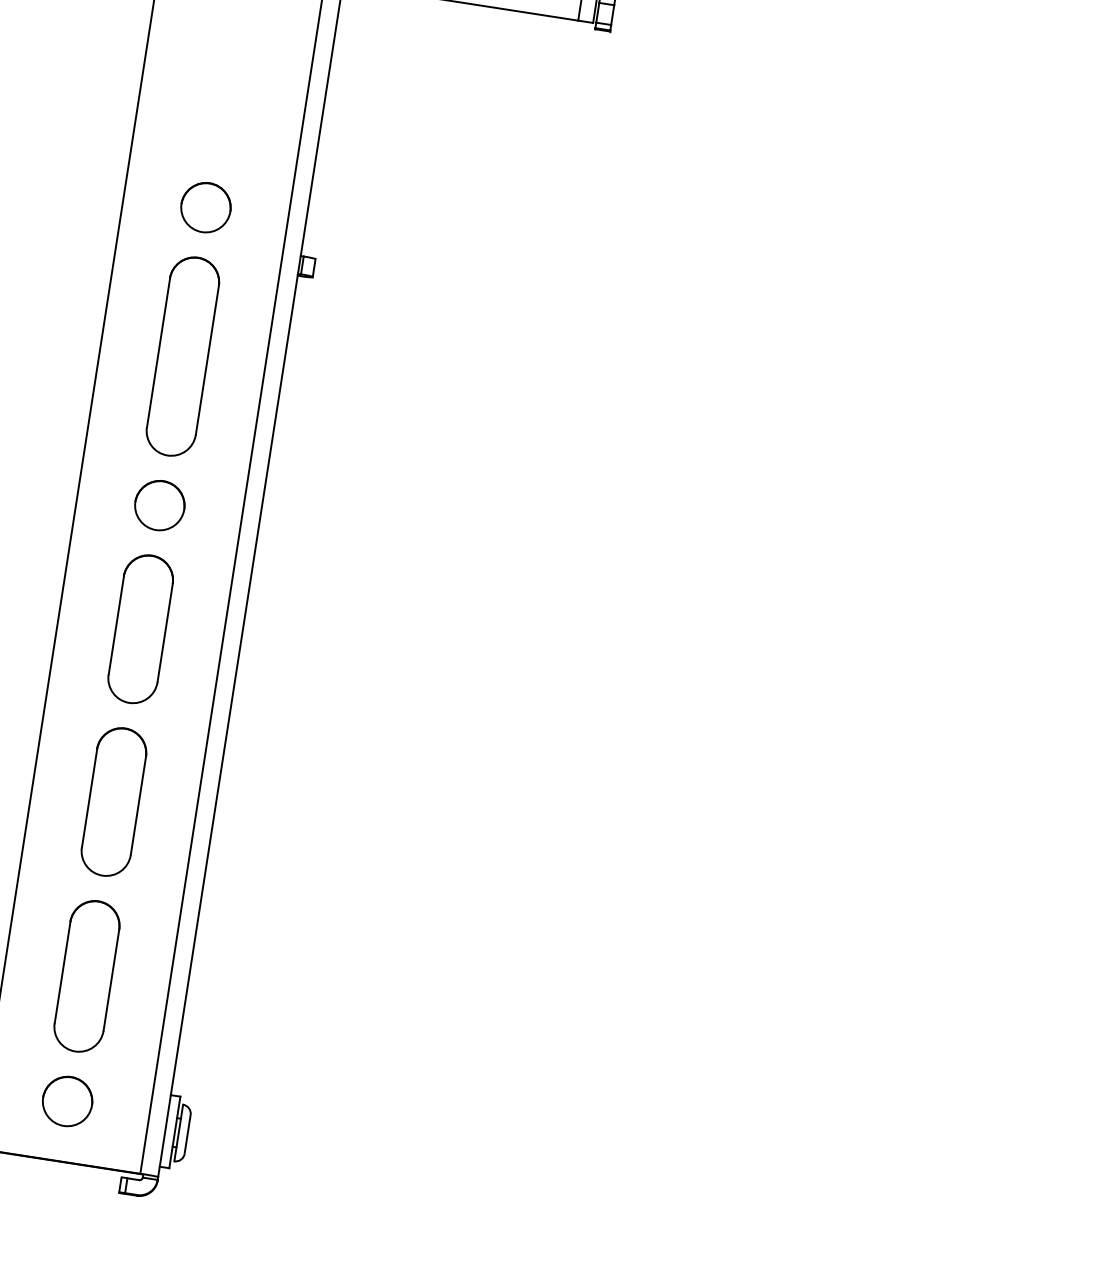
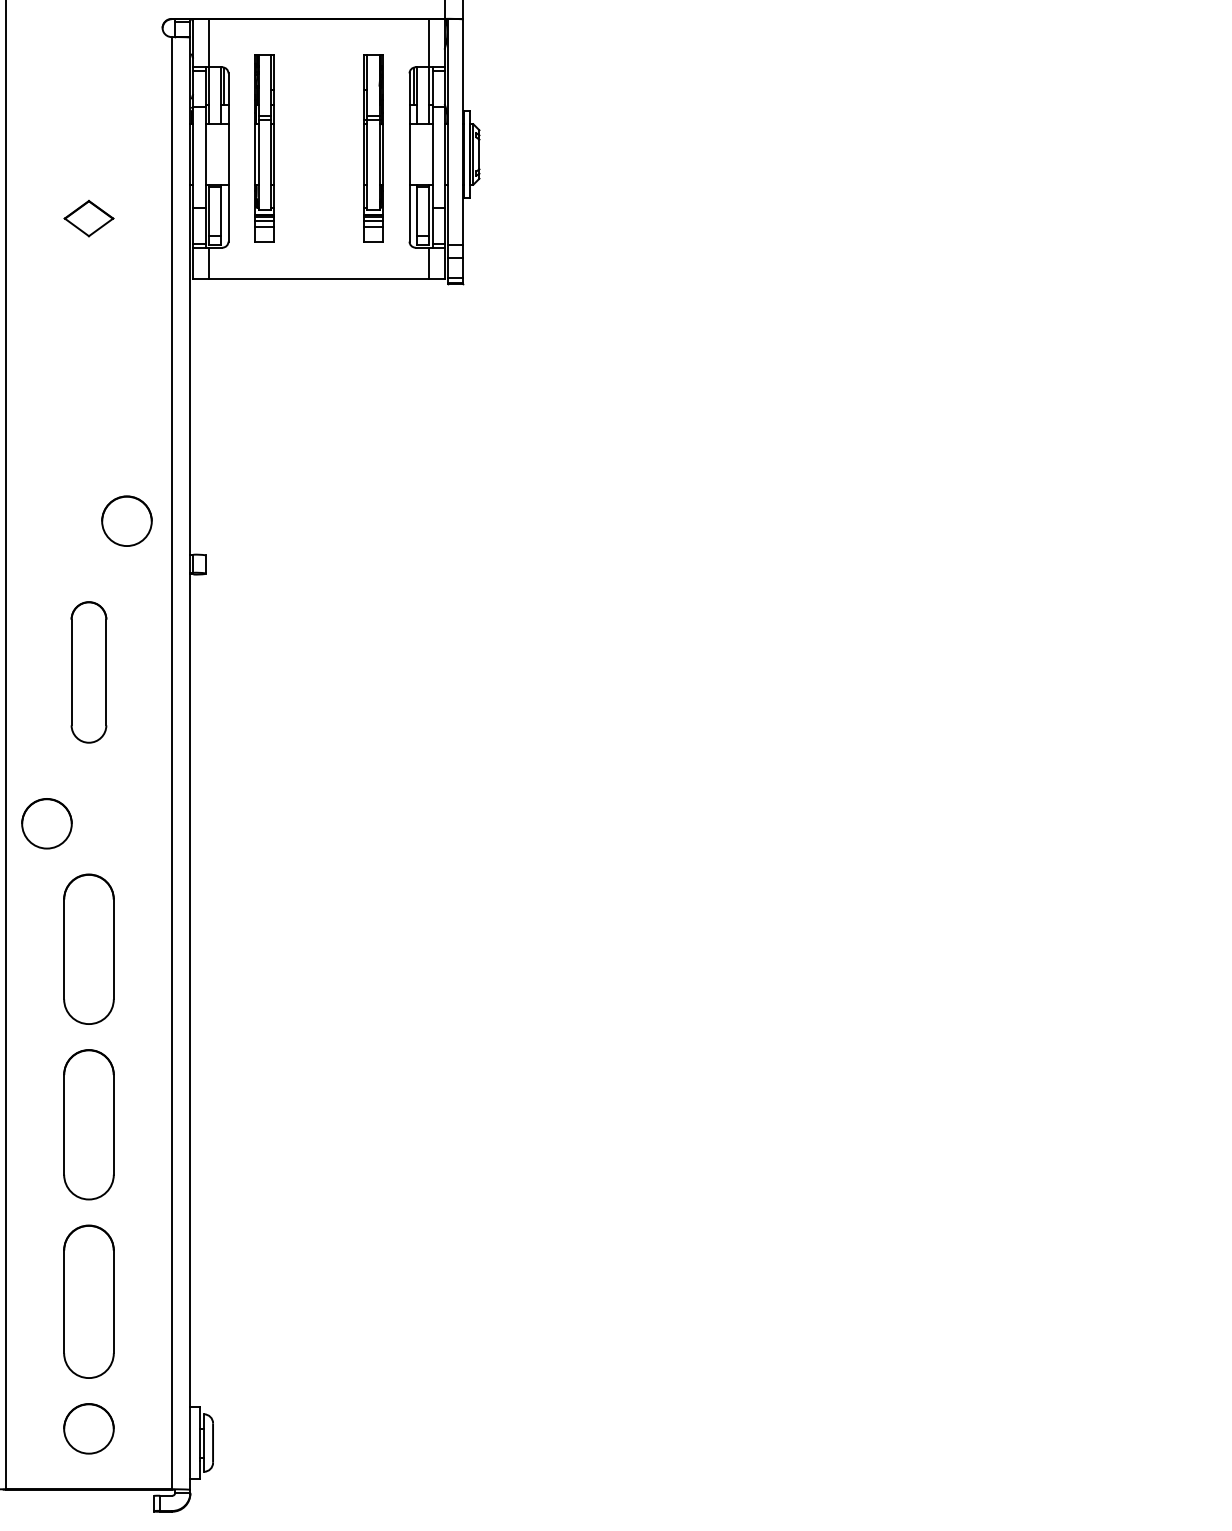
circle: (205, 206) -> (126, 520), moved
part: (182, 356) -> (88, 672), size x0.7
circle: (159, 505) -> (46, 823), moved

